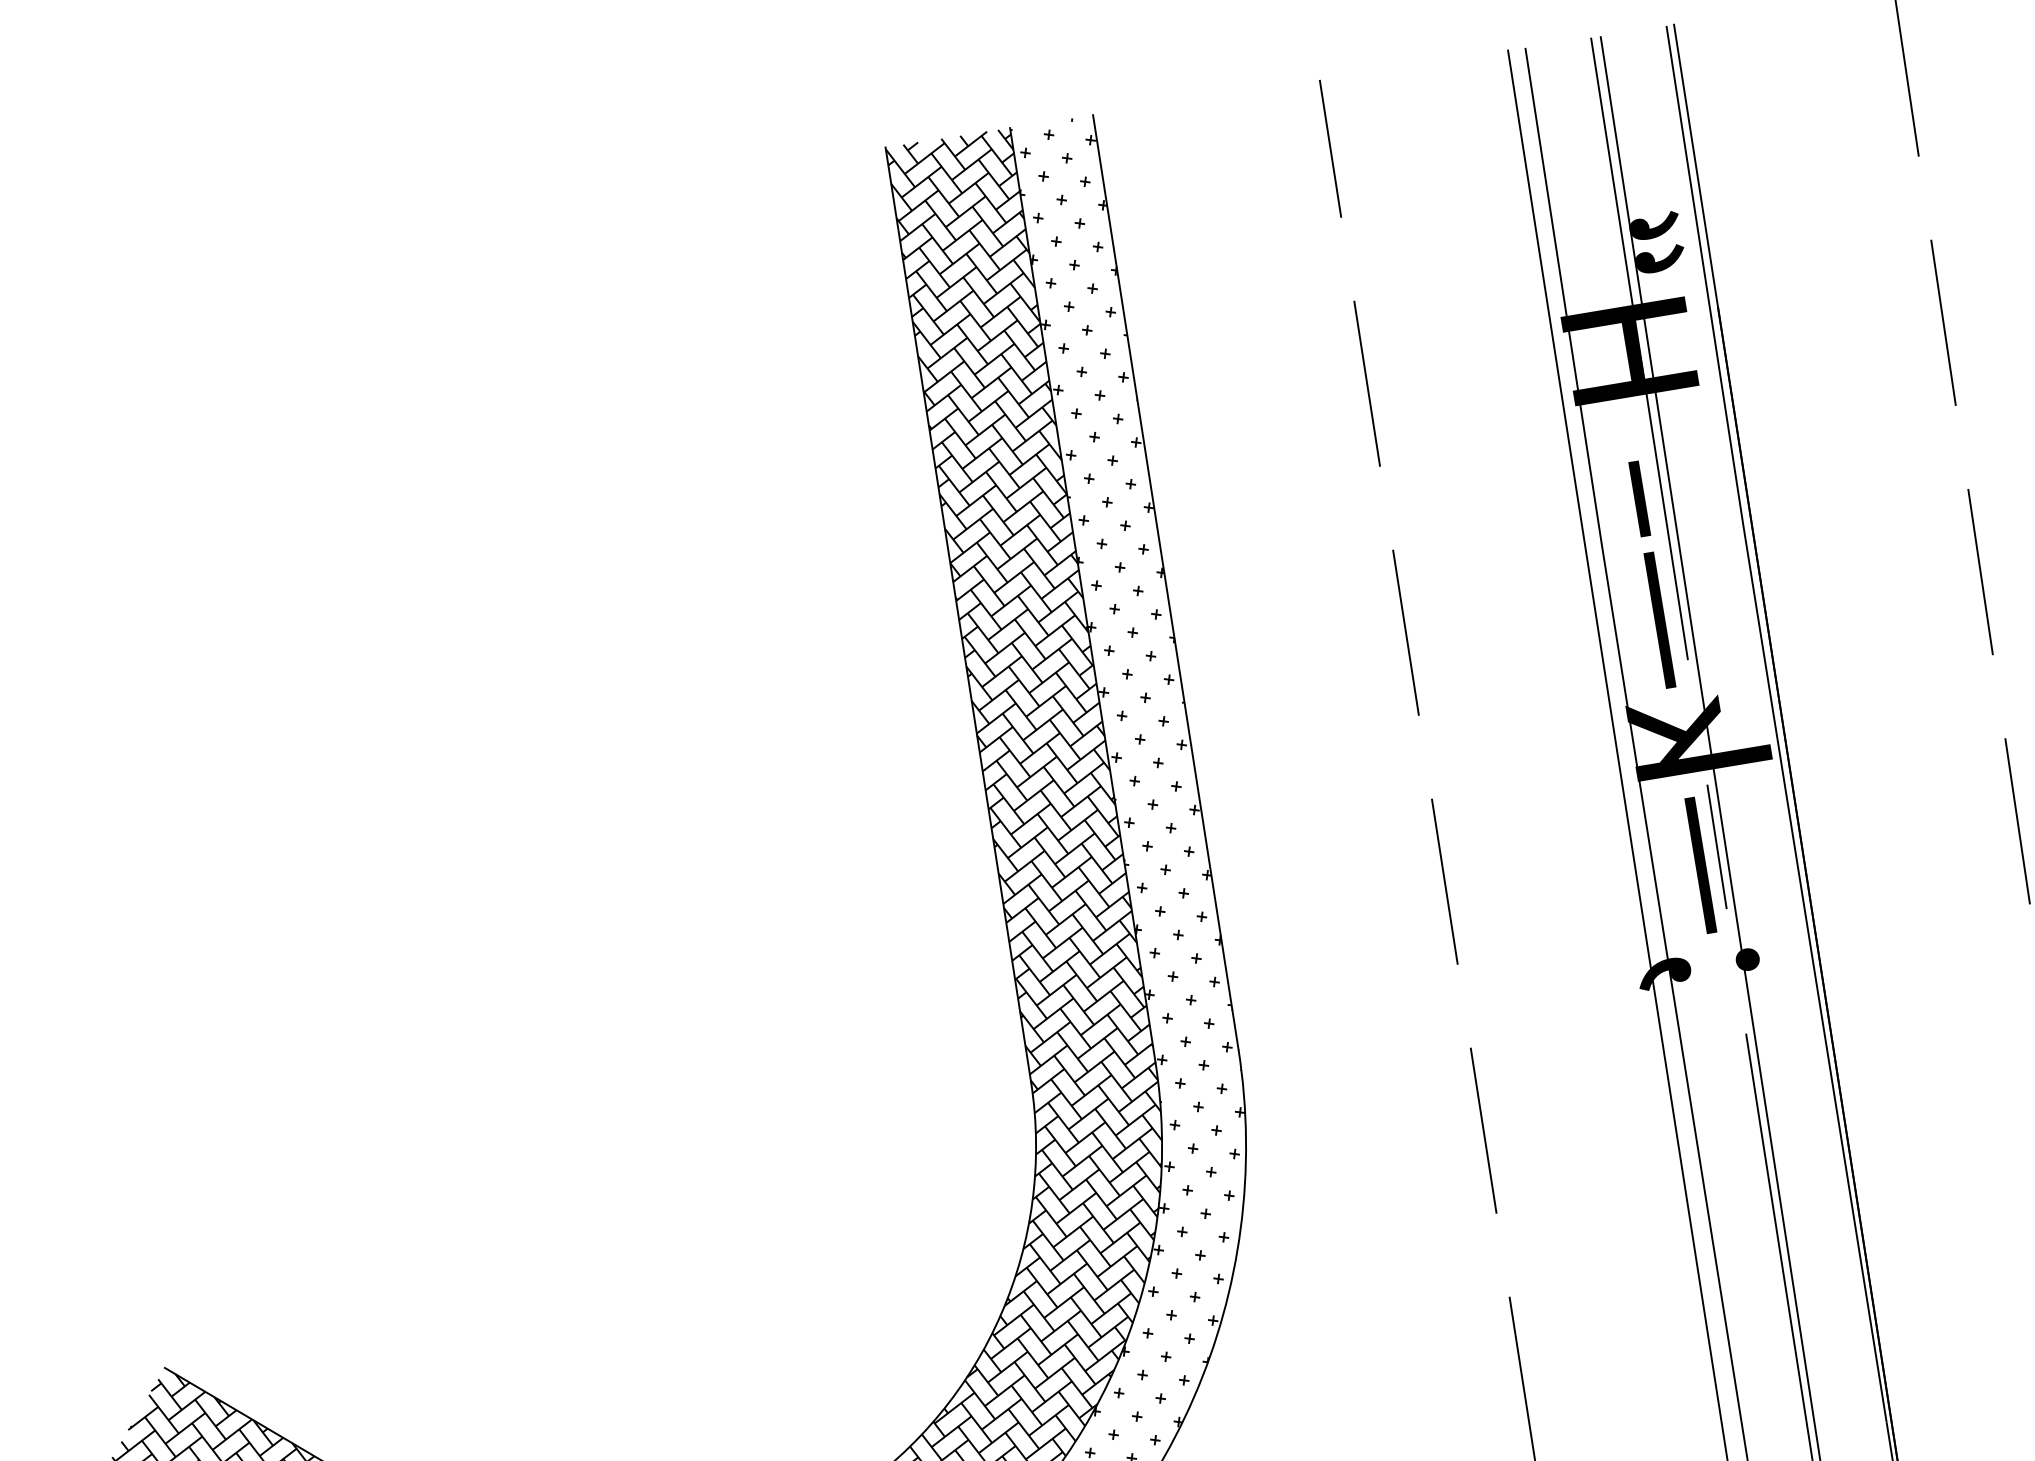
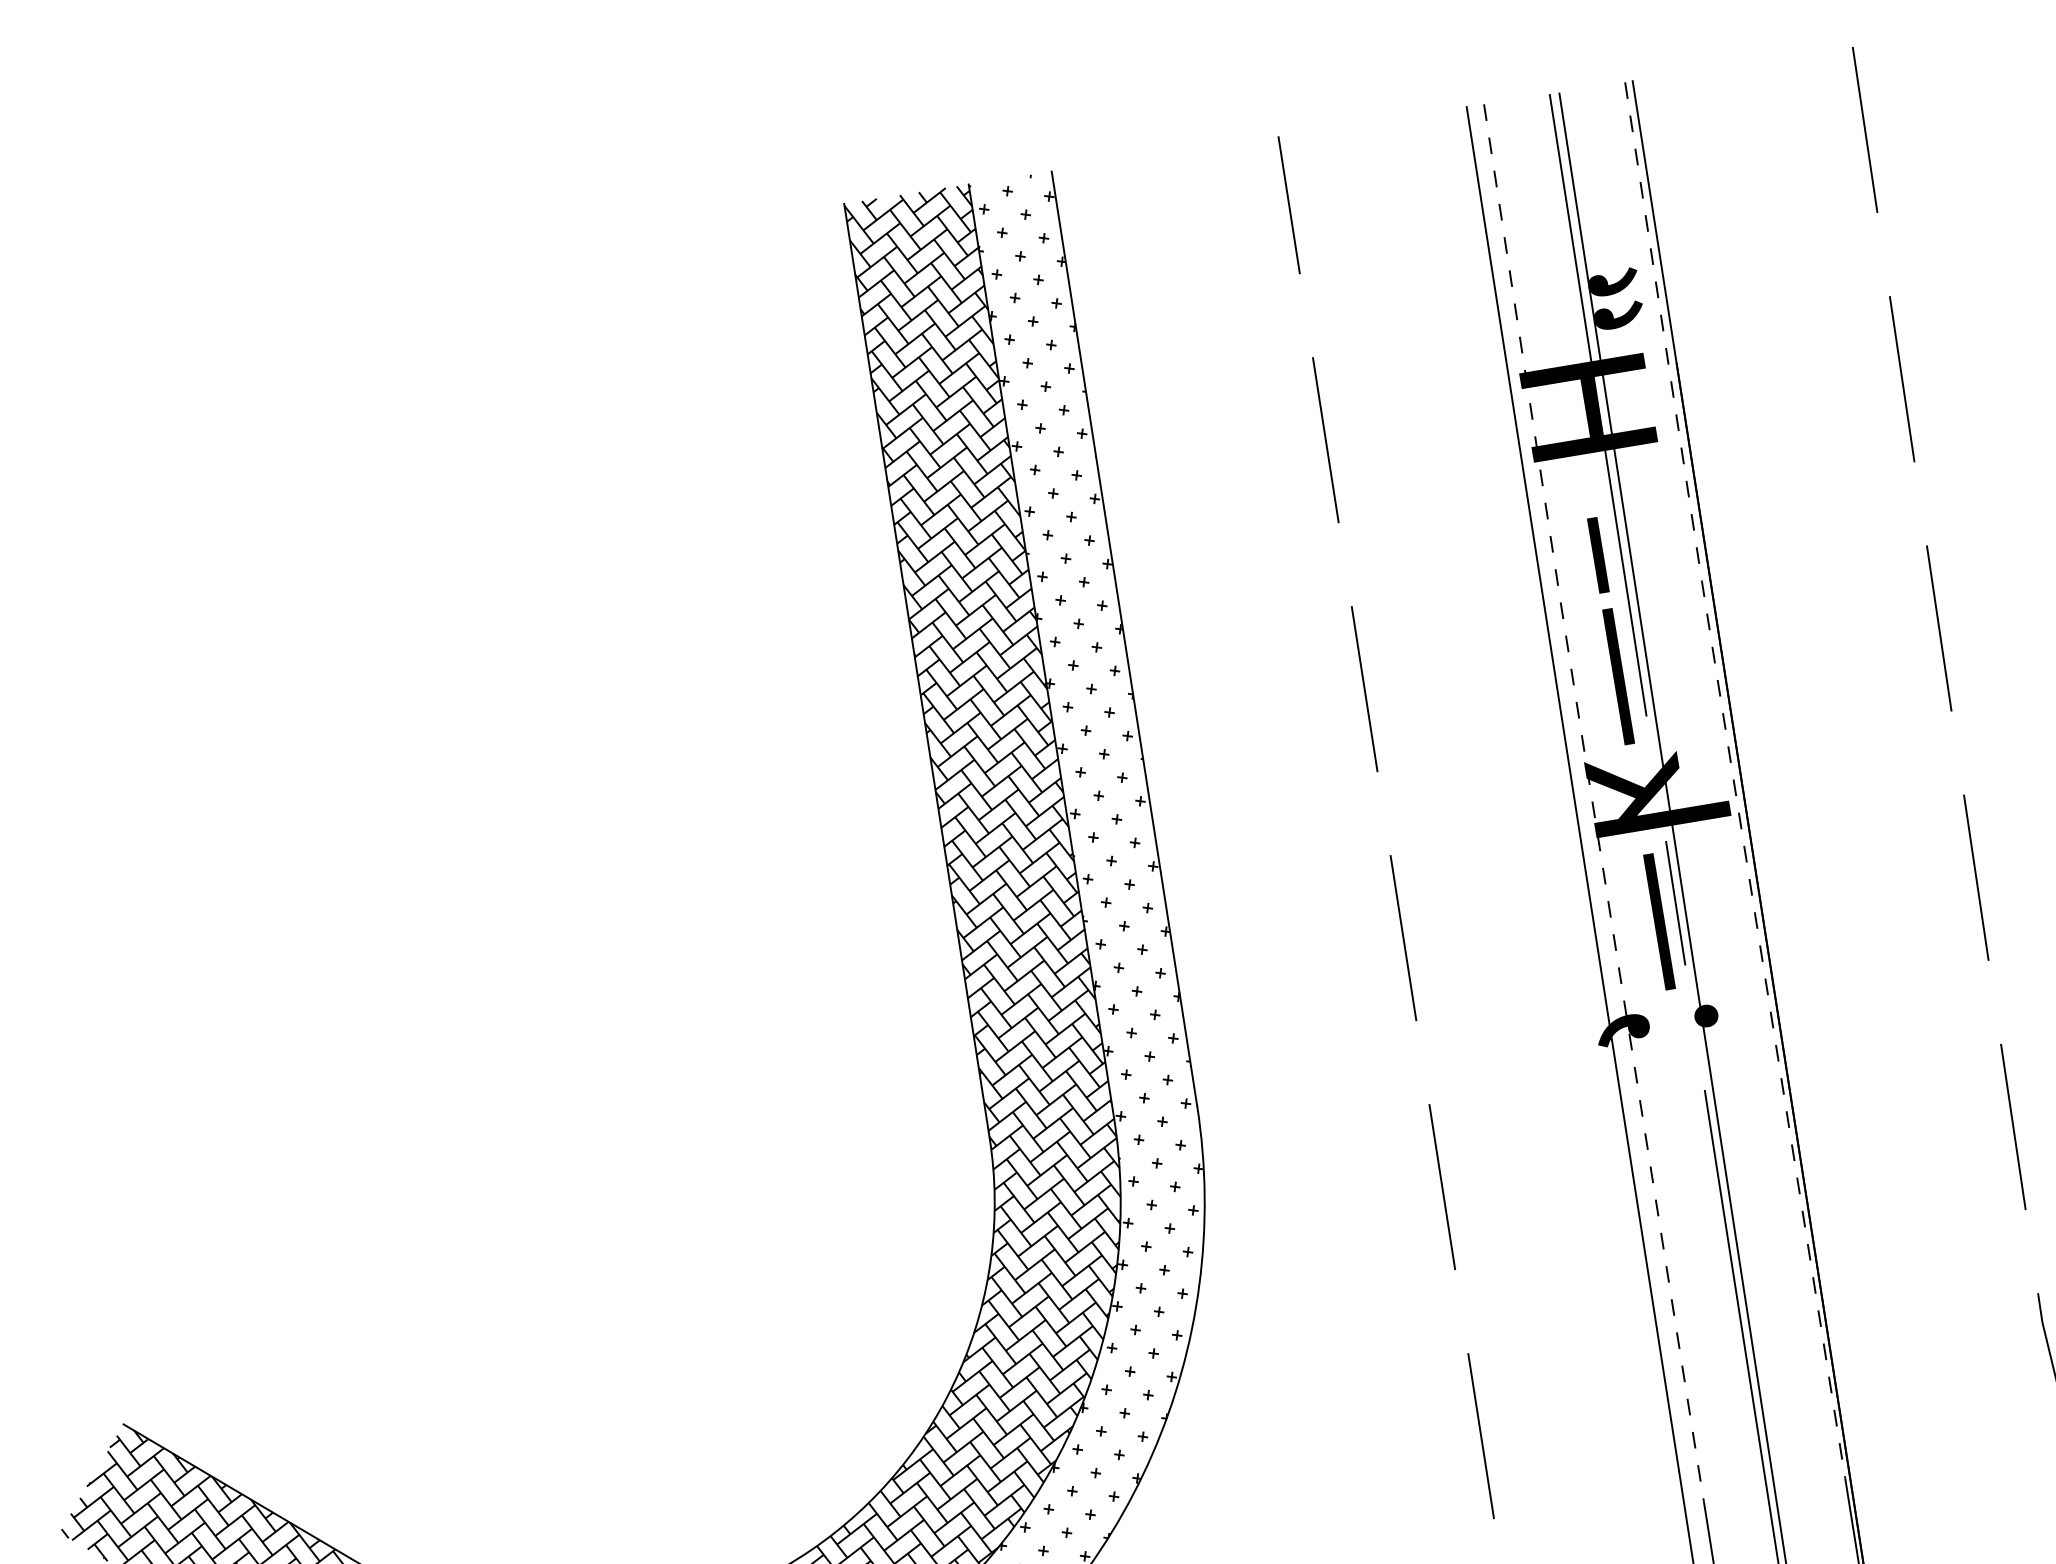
line: (1774, 724) -> (1733, 780), solid -> dashed
line: (1633, 746) -> (1592, 802), solid -> dashed

